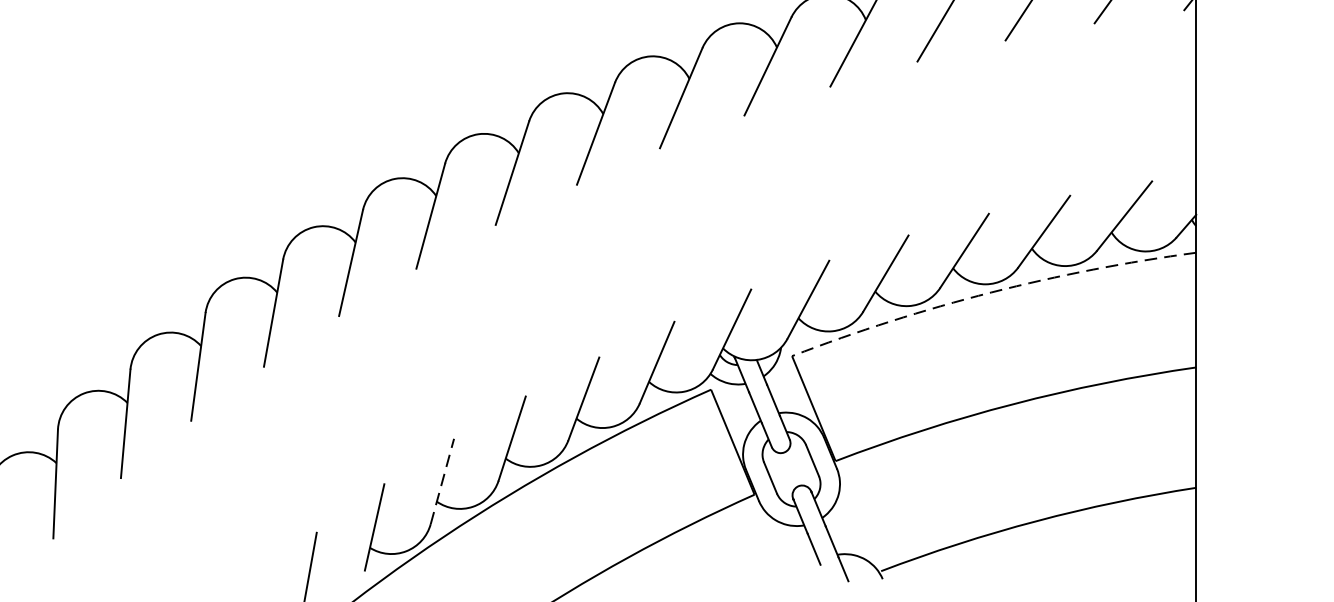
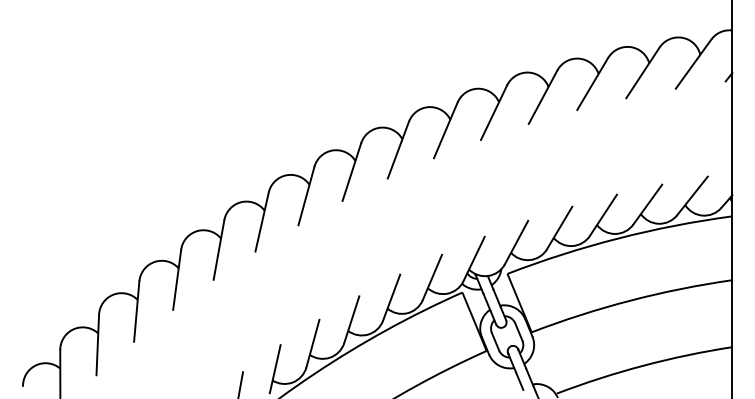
arc: (991, 292) -> (618, 238), dashed -> solid
line: (441, 481) -> (312, 343), dashed -> solid

